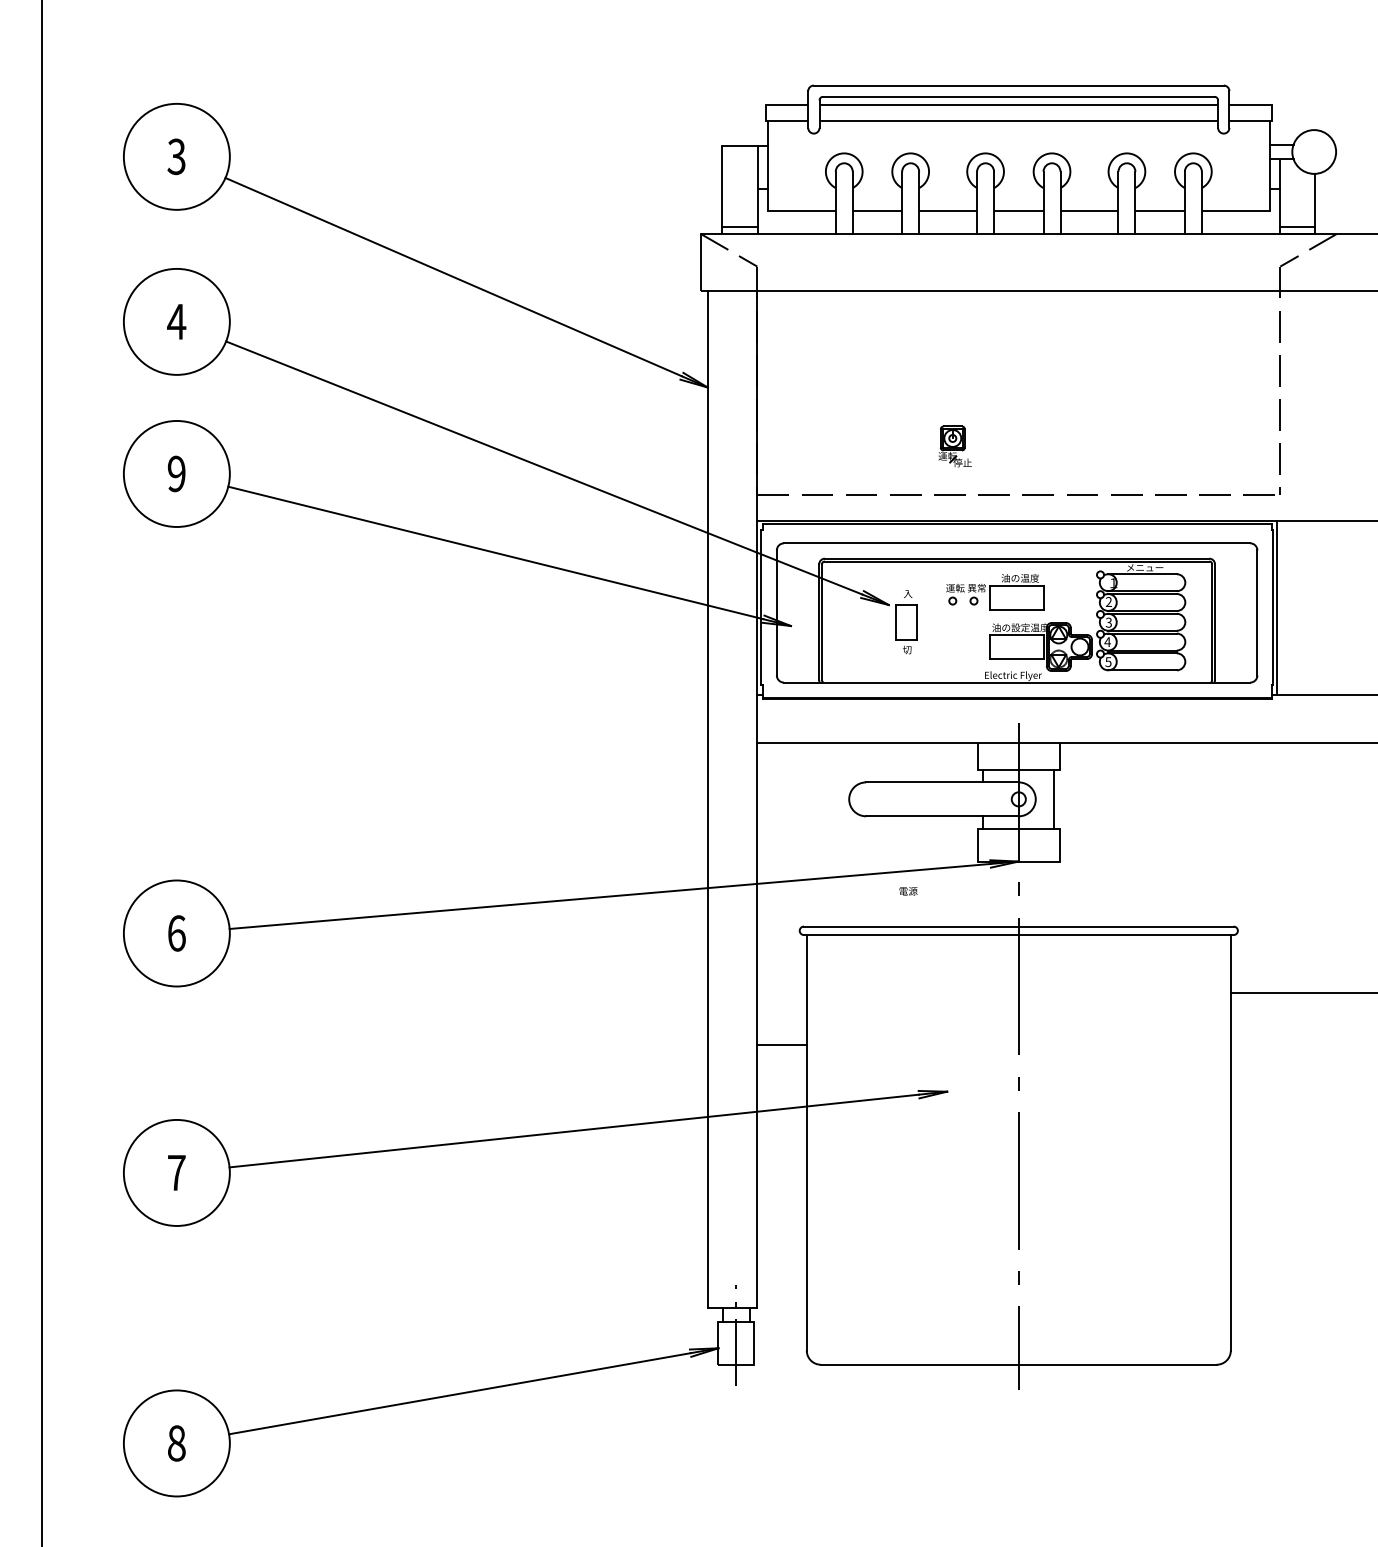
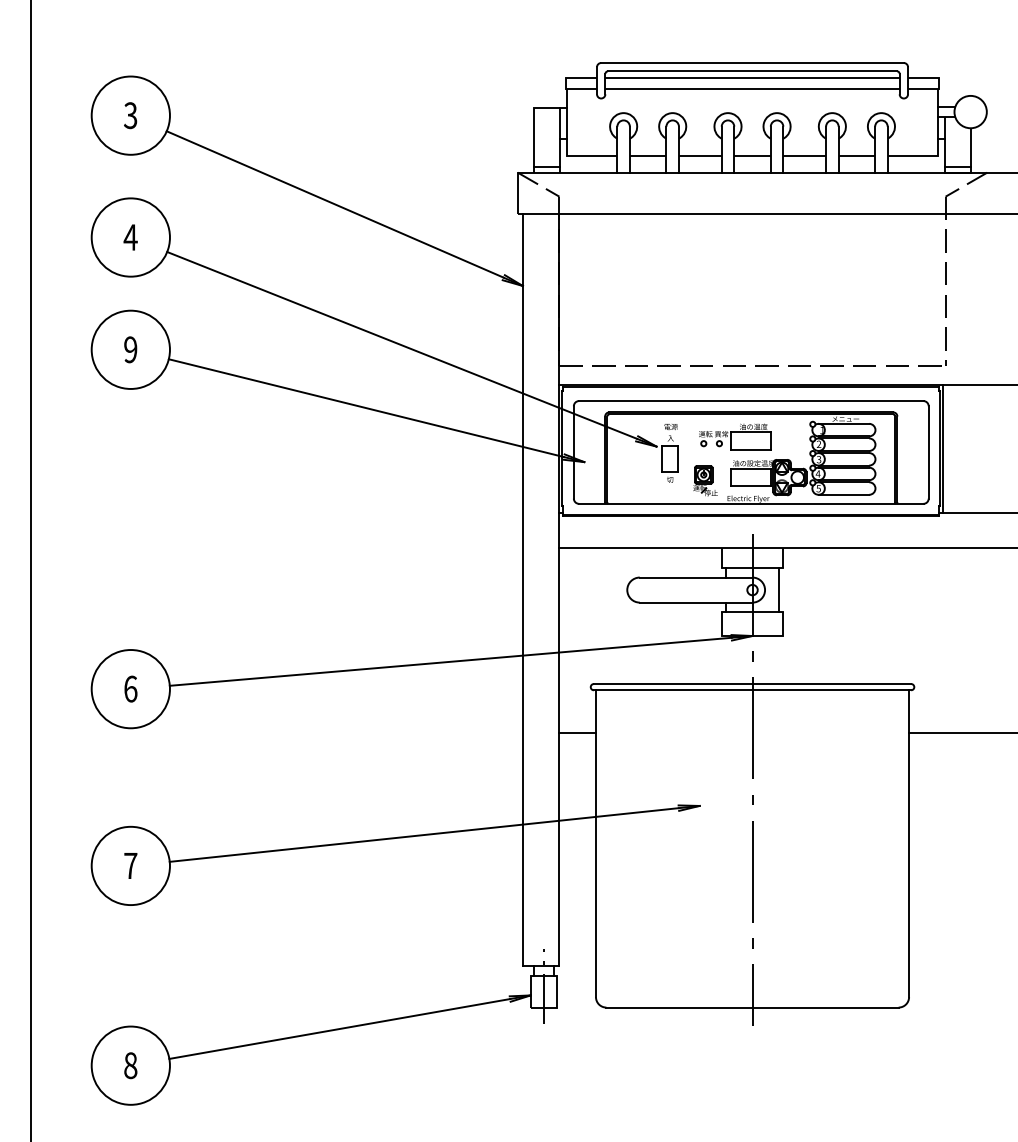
part: (954, 446) -> (705, 480), moved
text: (908, 891) -> (671, 427), moved
line: (781, 1045) -> (577, 733), moved

